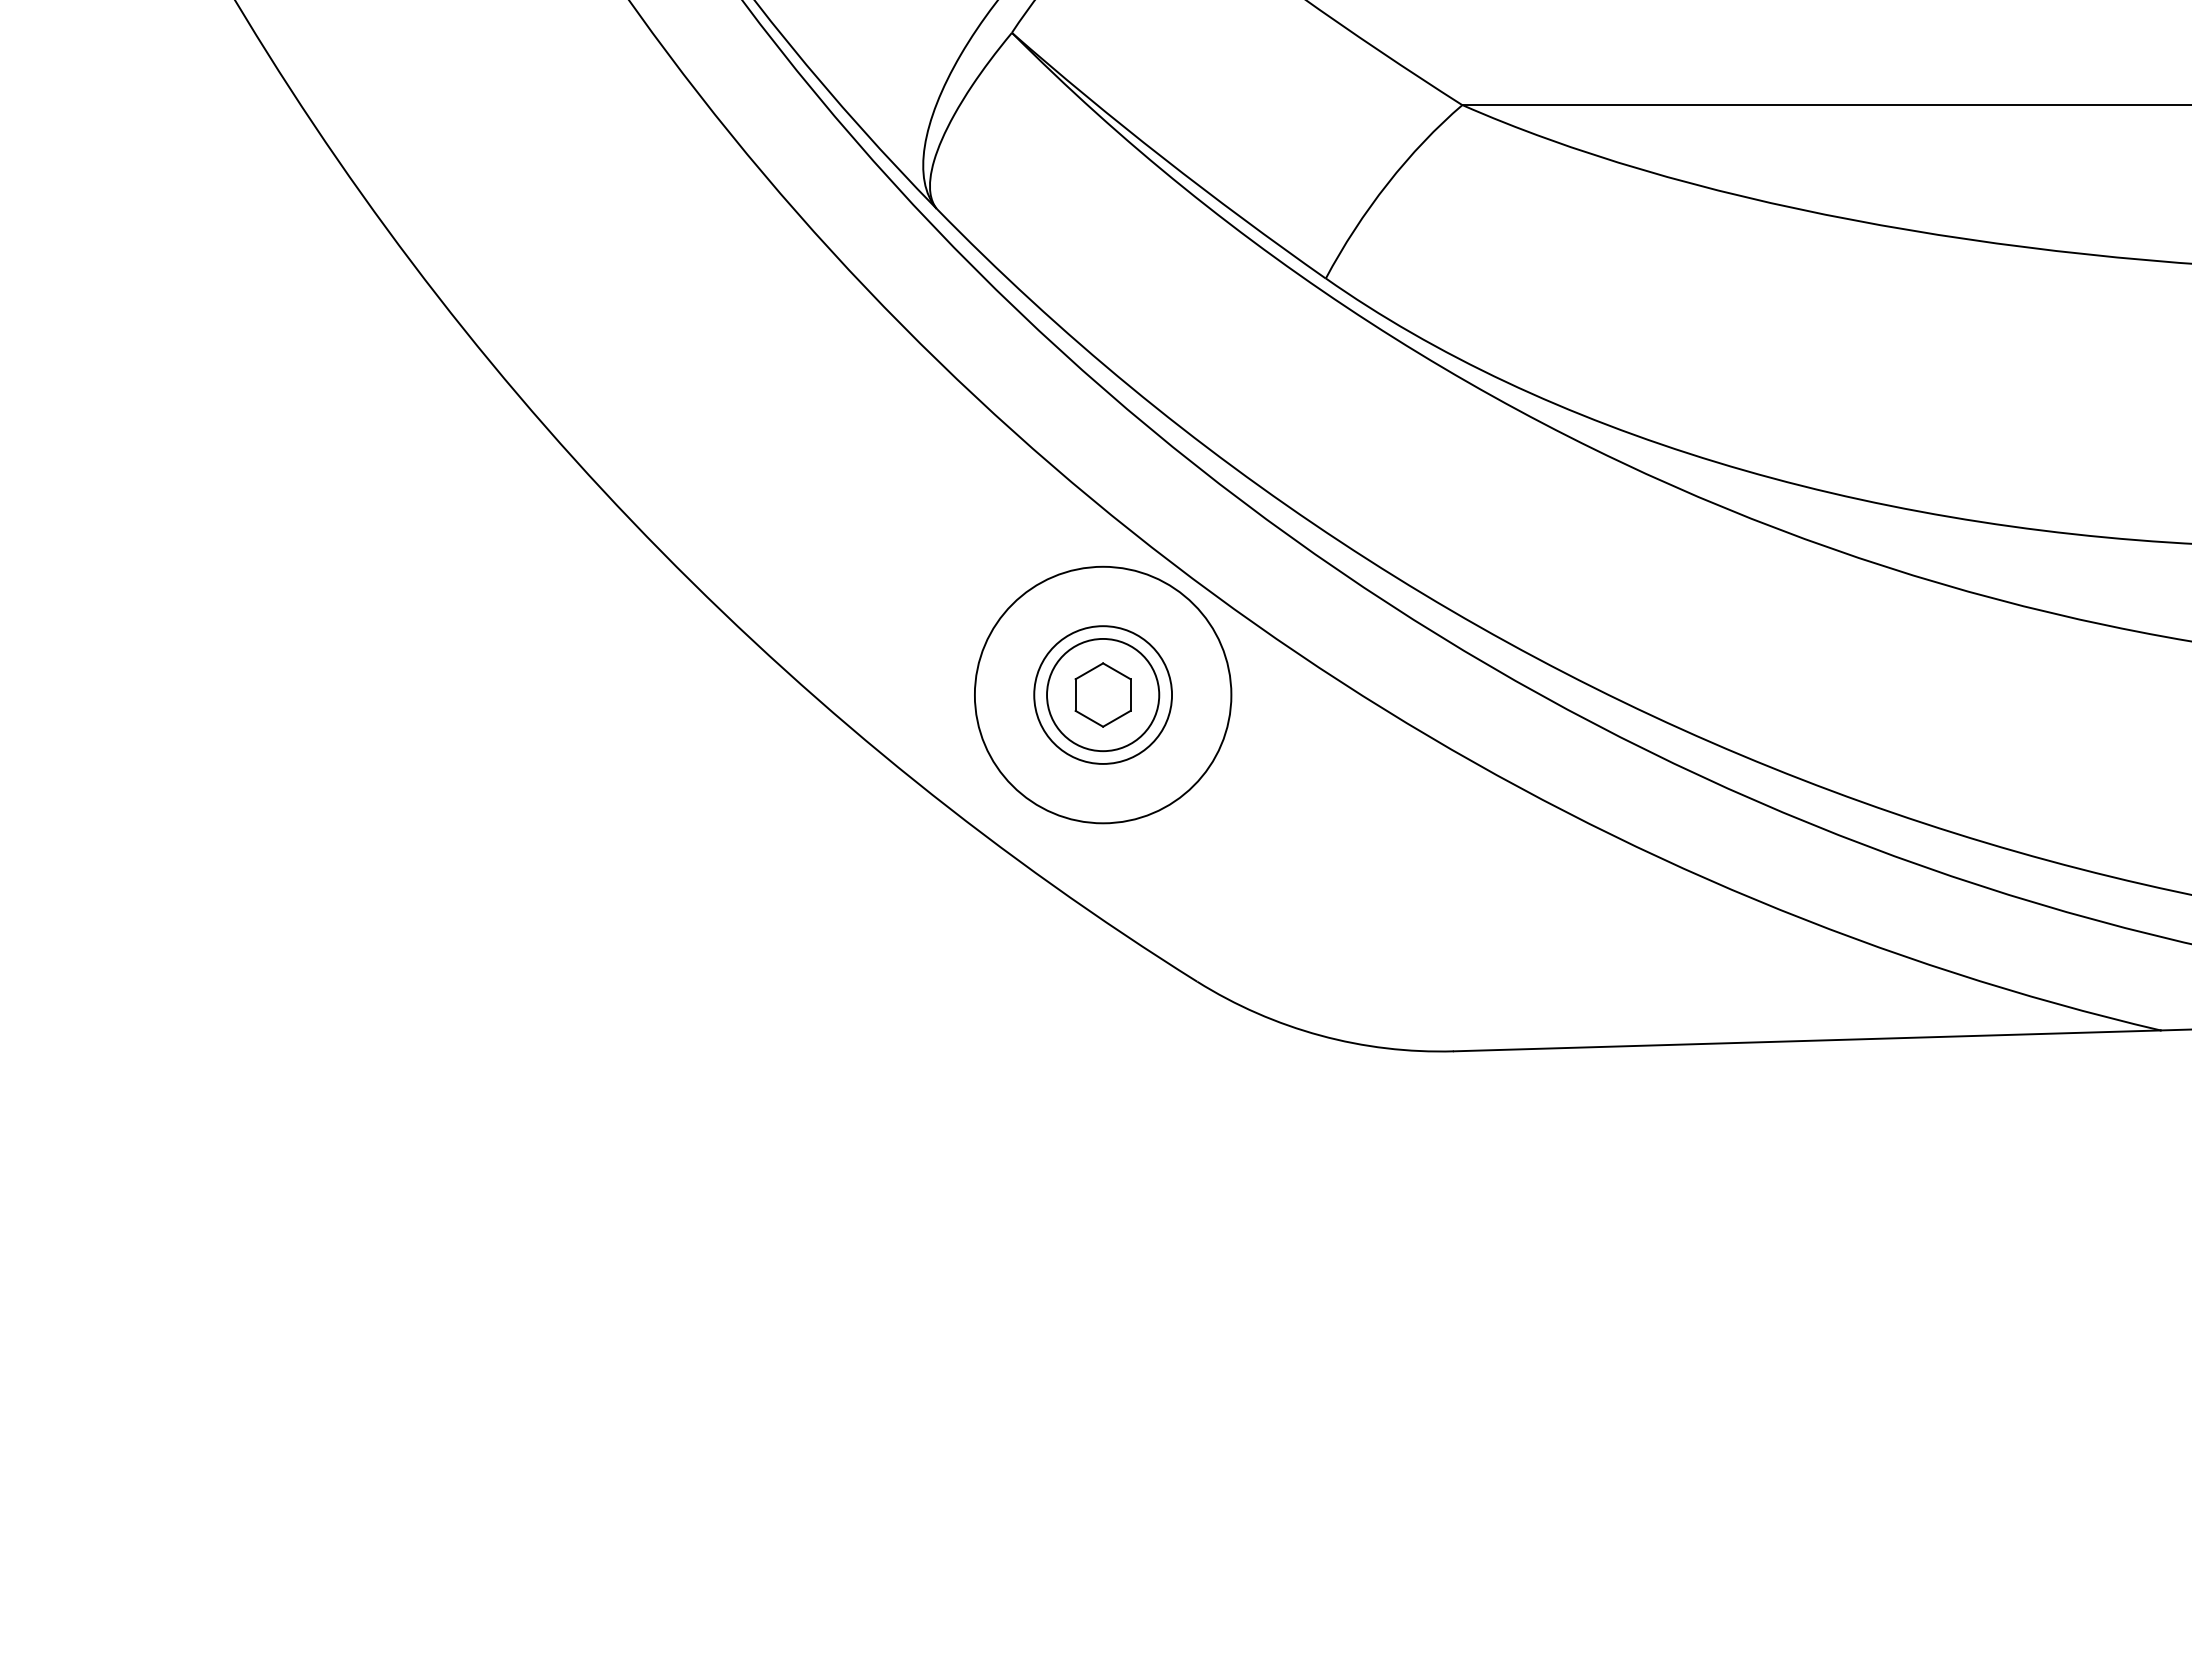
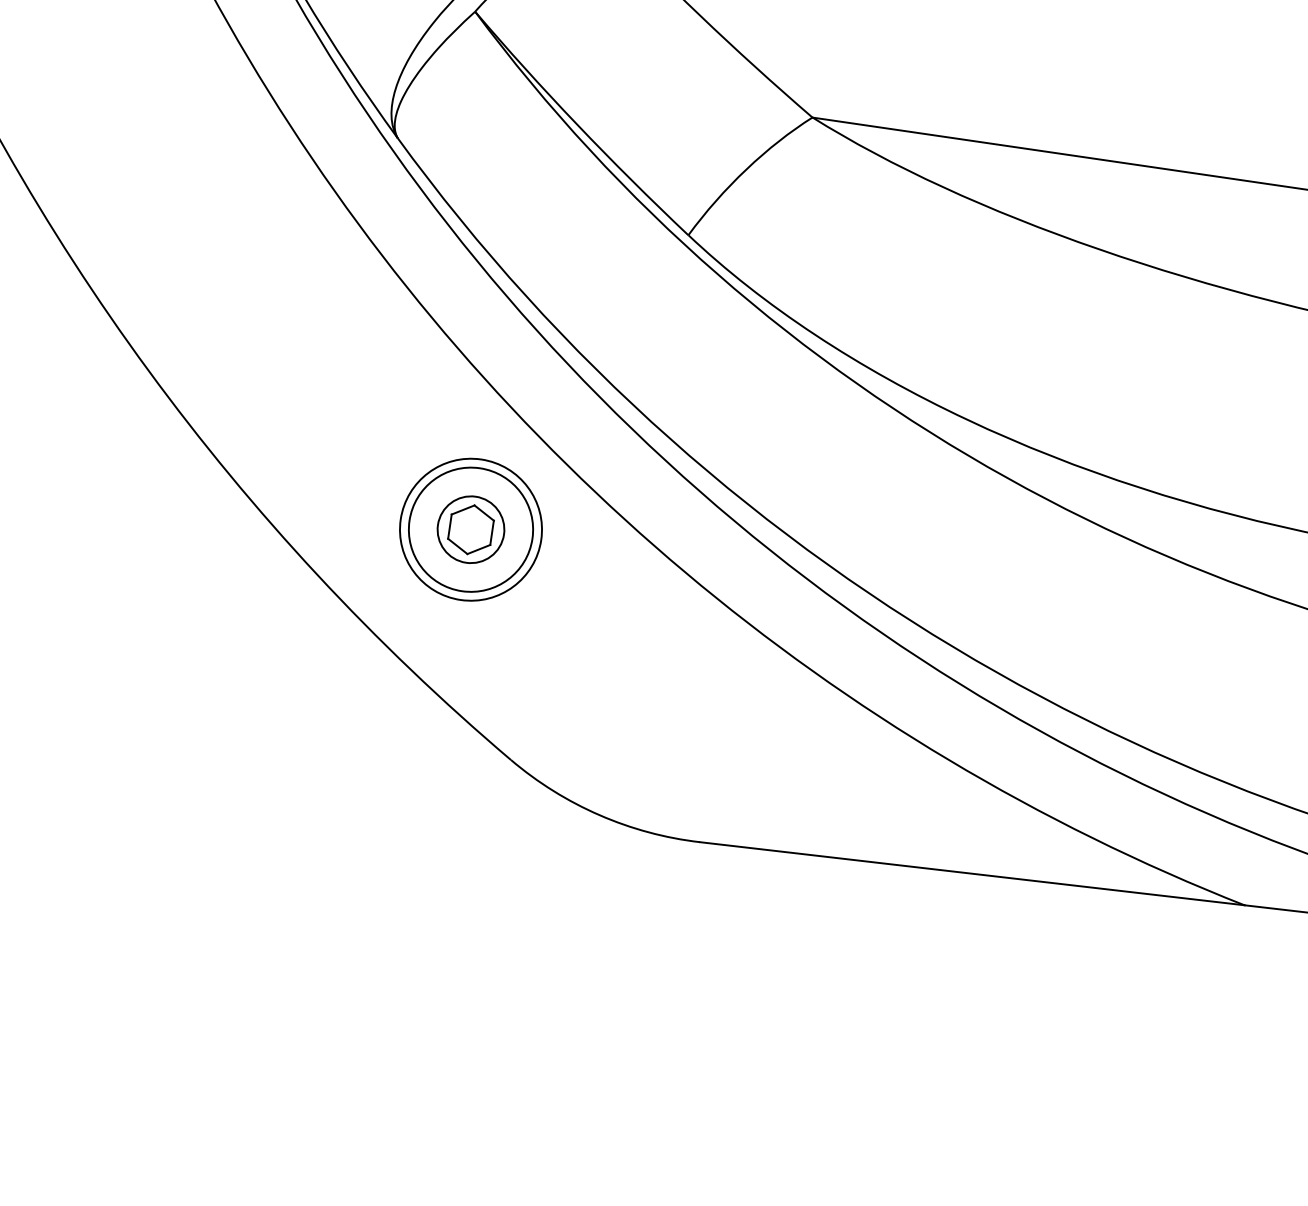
circle: (1102, 694) -> (470, 529), size x0.71
circle: (1102, 694) -> (470, 529), size x1.43
circle: (1103, 695) -> (471, 530), size x0.62

